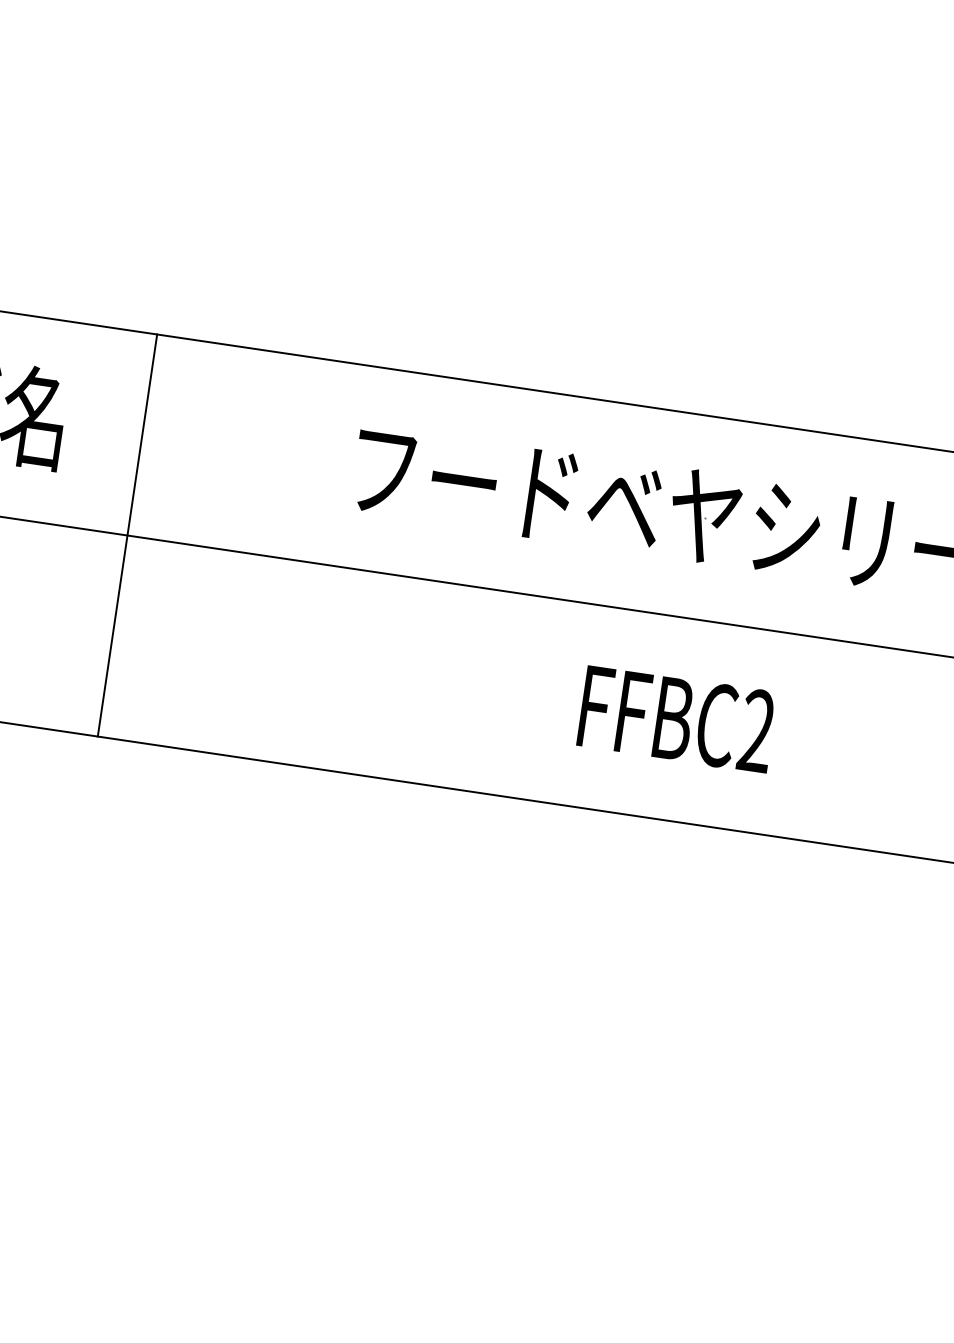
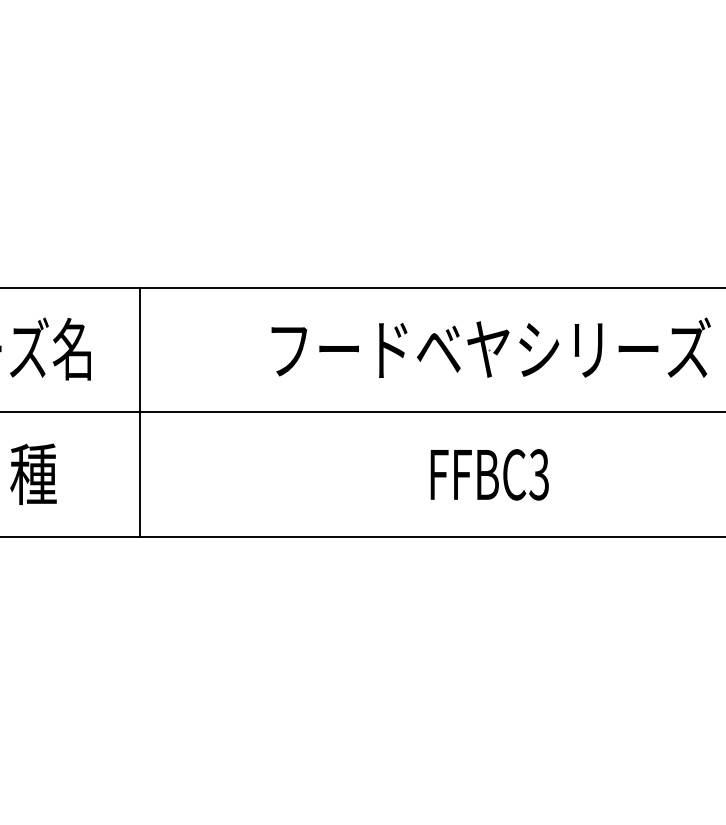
text: (757, 730) -> (539, 474), FFBC2 -> FFBC3

